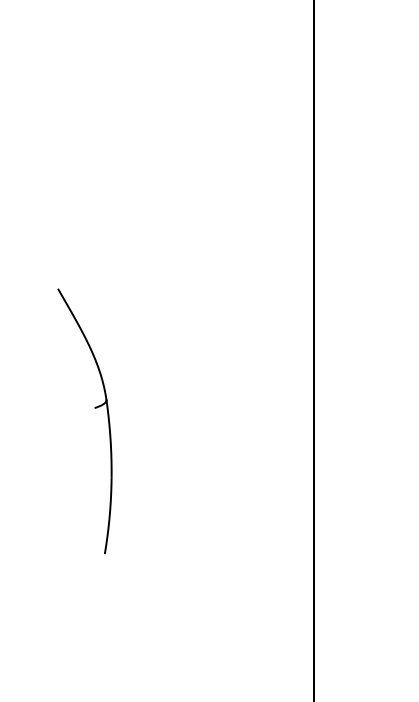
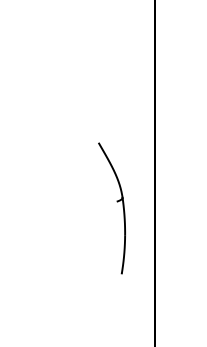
part: (96, 409) -> (117, 202), moved

